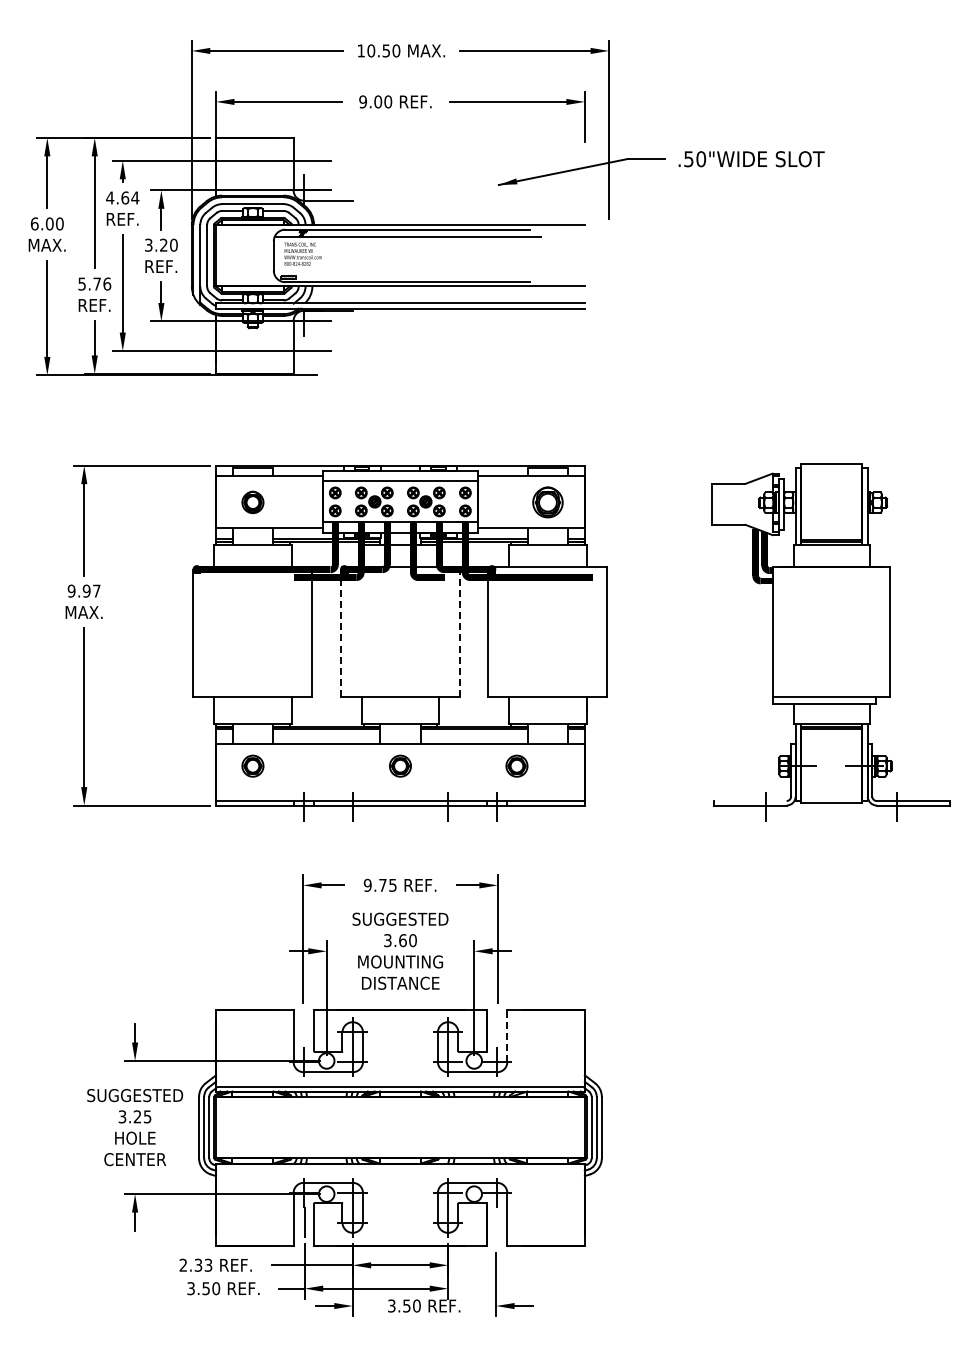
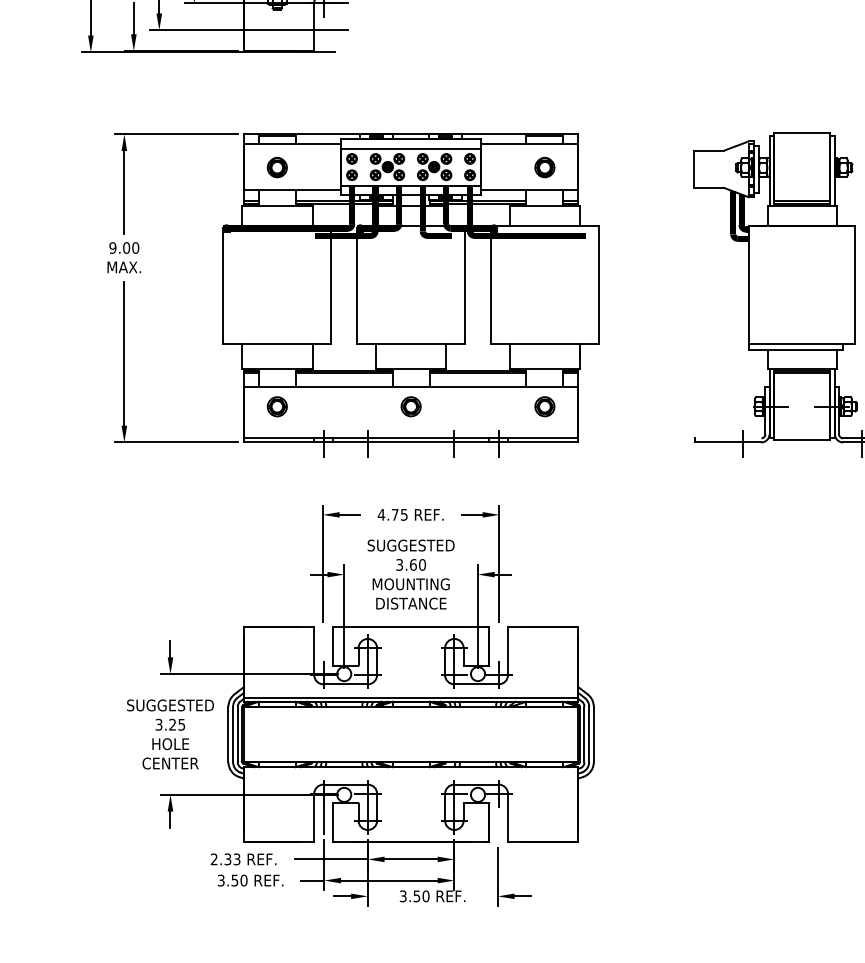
part: (547, 502) -> (544, 167), size x0.71
text: (91, 590) -> (130, 247), 9.97 -> 9.00
line: (340, 633) -> (356, 286), dashed -> solid
line: (459, 633) -> (464, 286), dashed -> solid
part: (516, 765) -> (544, 406), moved
text: (367, 884) -> (381, 514), 9.75 -> 4.75
line: (507, 1035) -> (508, 650), dashed -> solid

